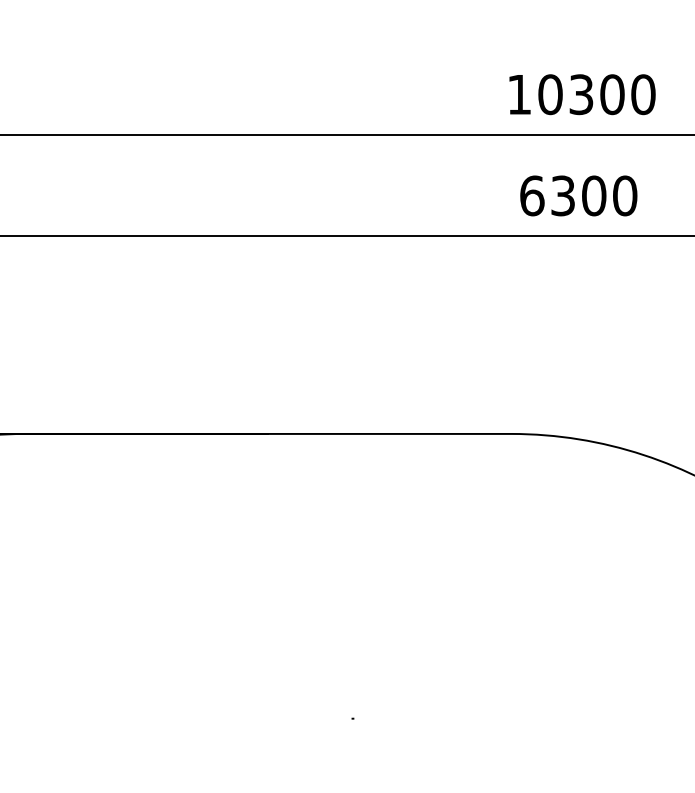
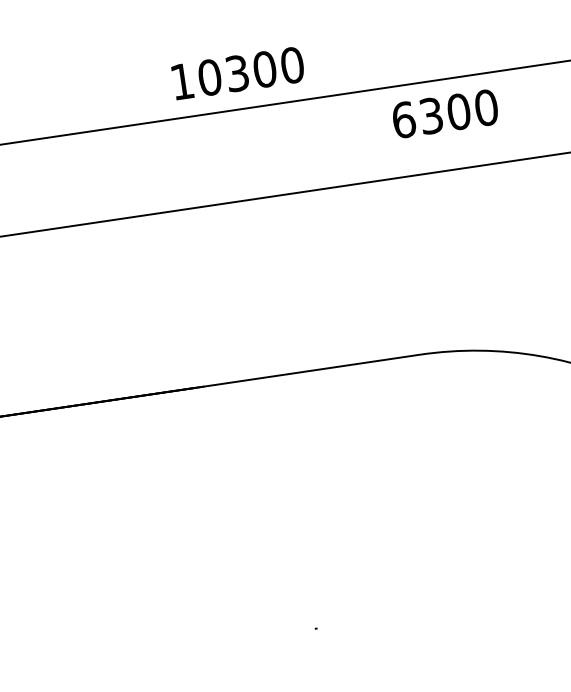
text: (582, 94) -> (238, 73), moved
text: (578, 195) -> (444, 113), moved

